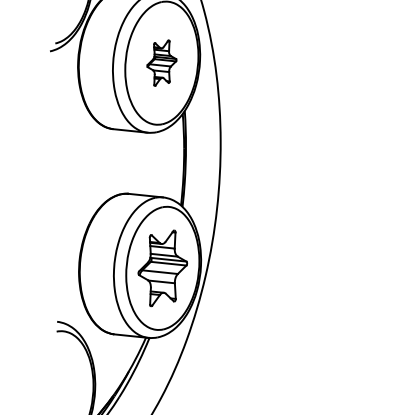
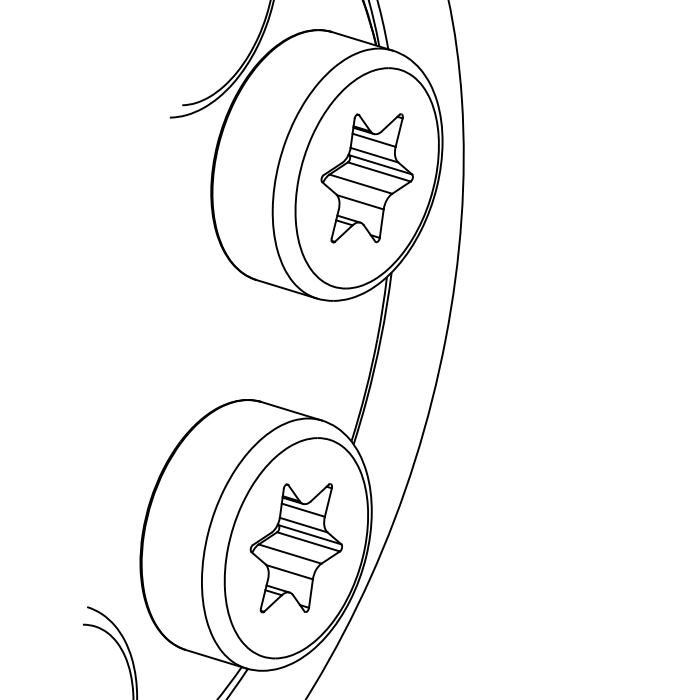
part: (161, 62) -> (366, 176), size x1.67

